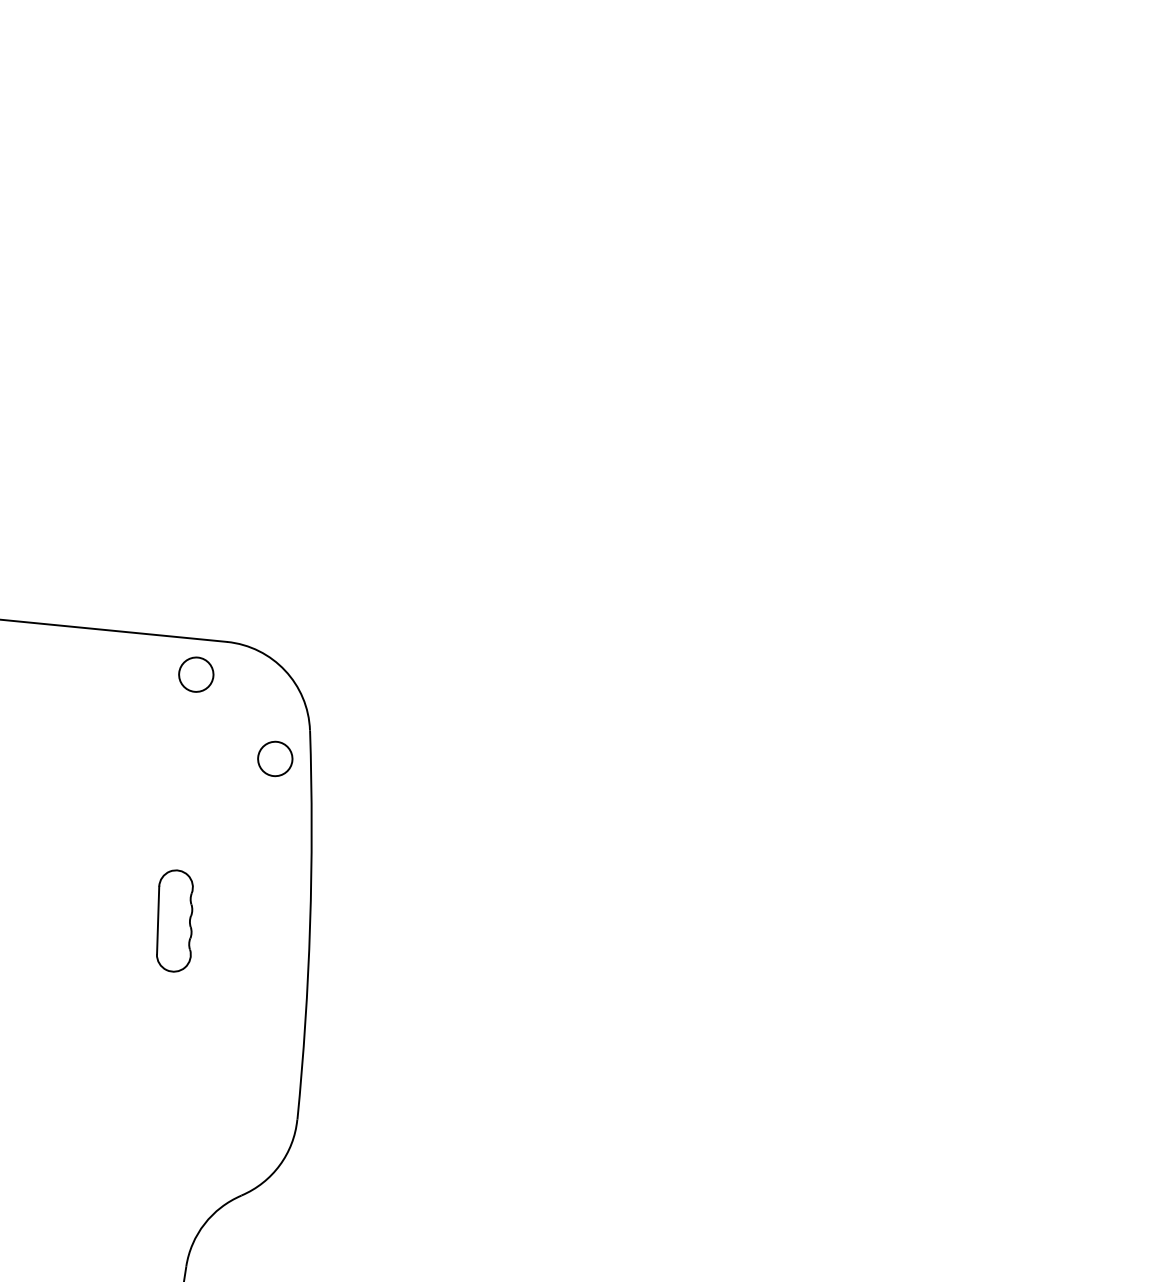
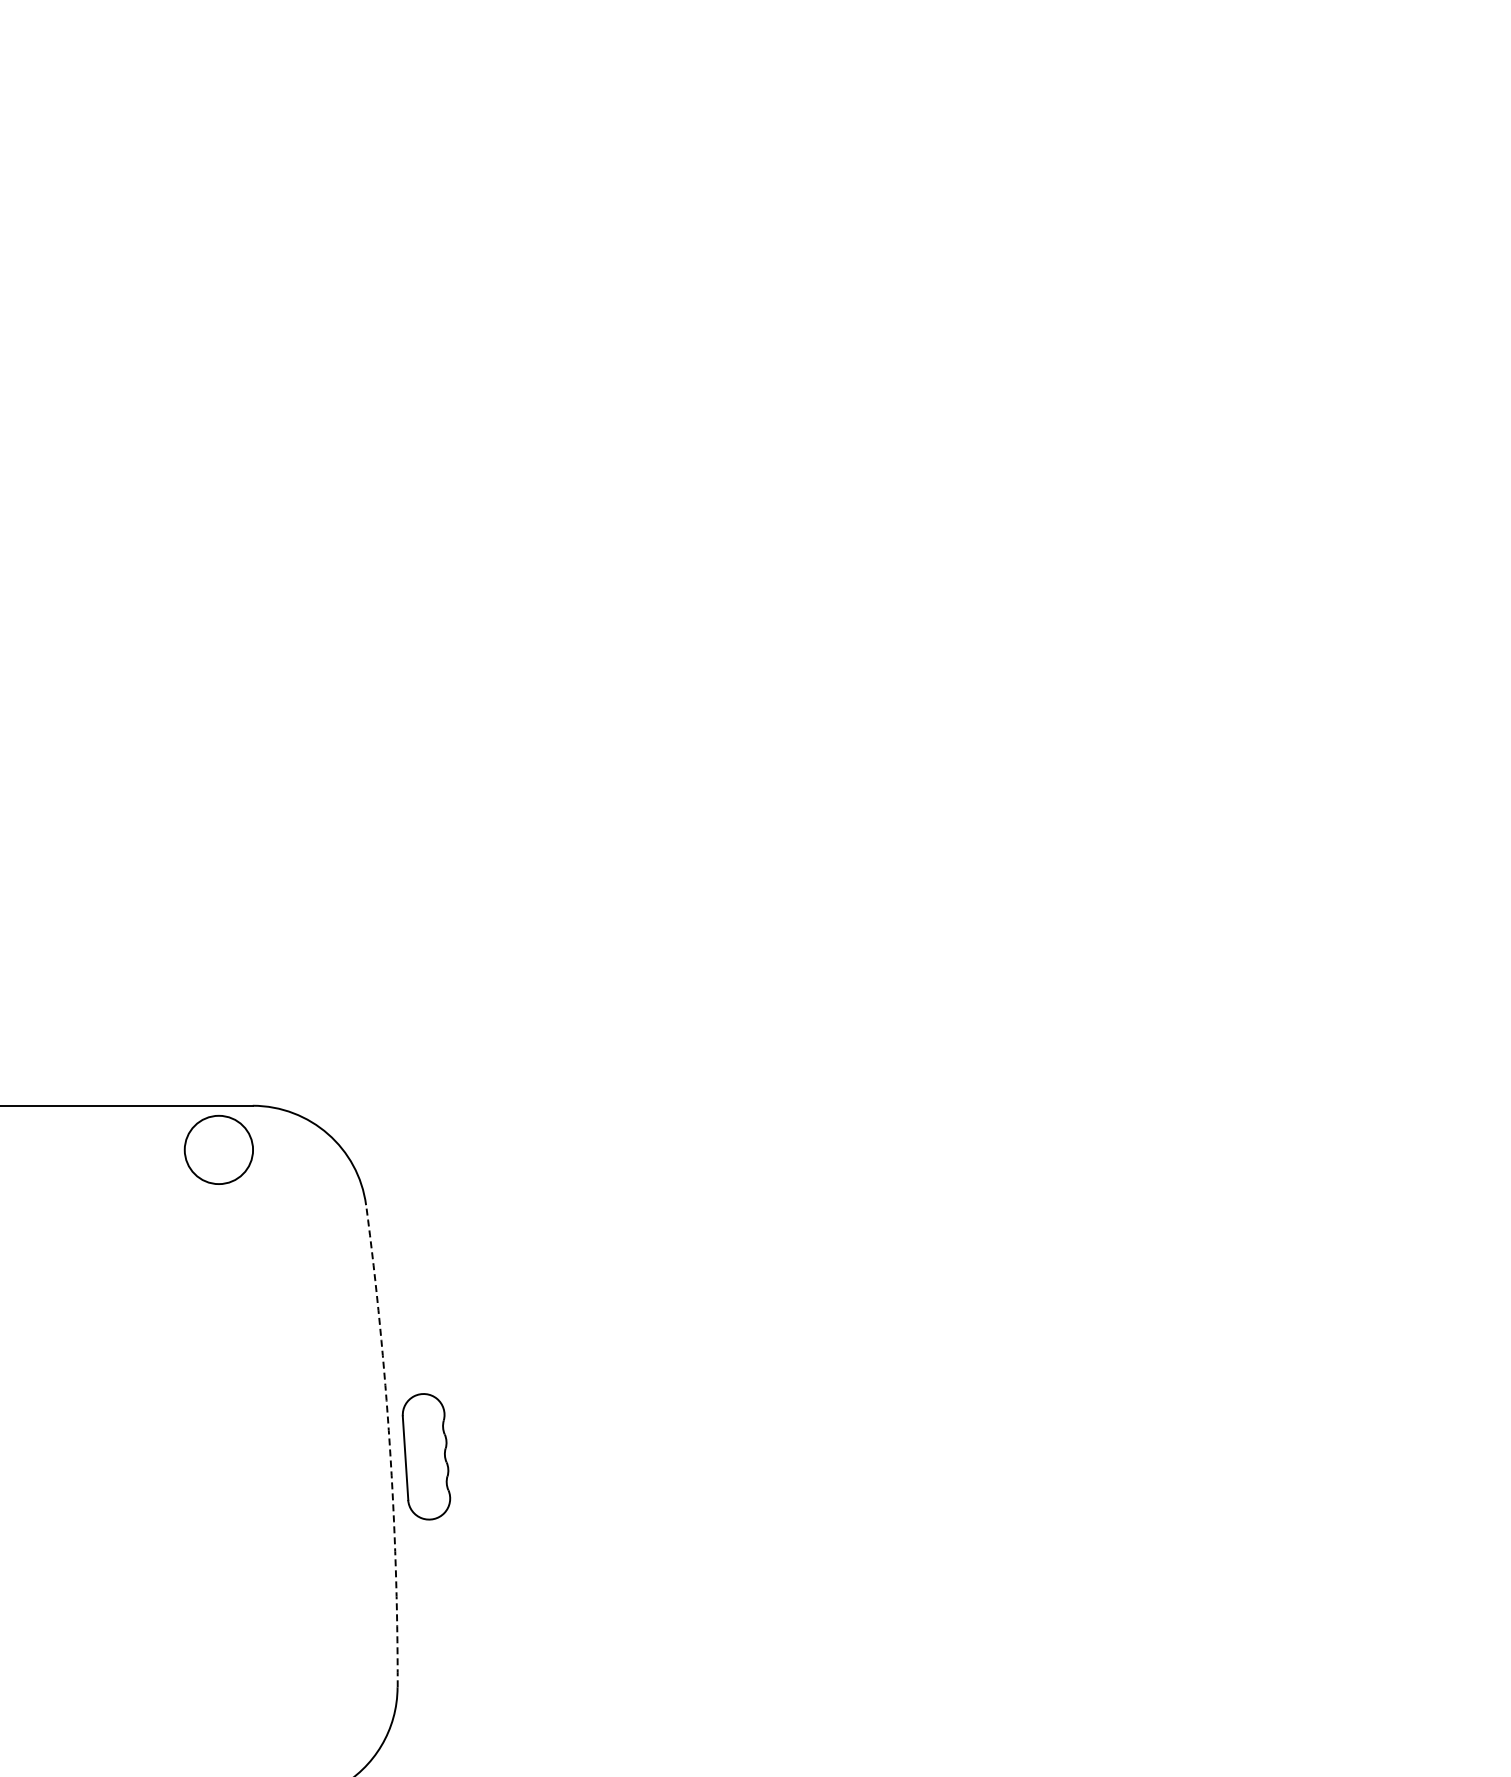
circle: (196, 674) -> (218, 1149), size x1.6
circle: (275, 758) -> (326, 1244), removed
part: (175, 920) -> (426, 1456), moved
arc: (309, 925) -> (389, 1445), solid -> dashed

